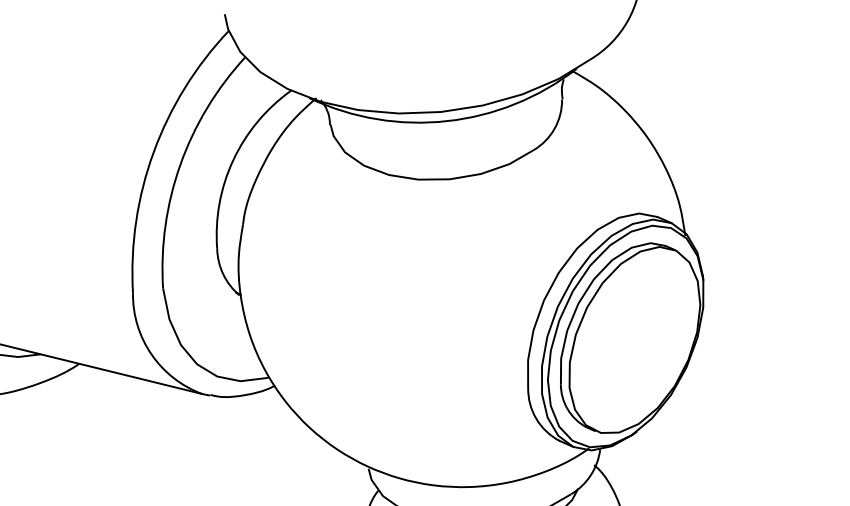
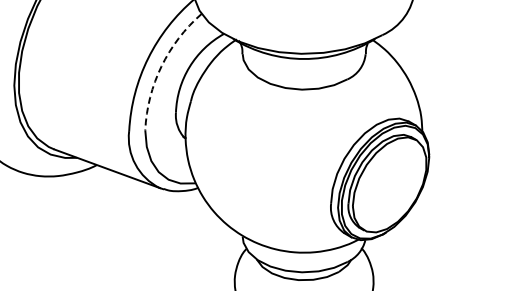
arc: (180, 164) -> (161, 66), solid -> dashed

